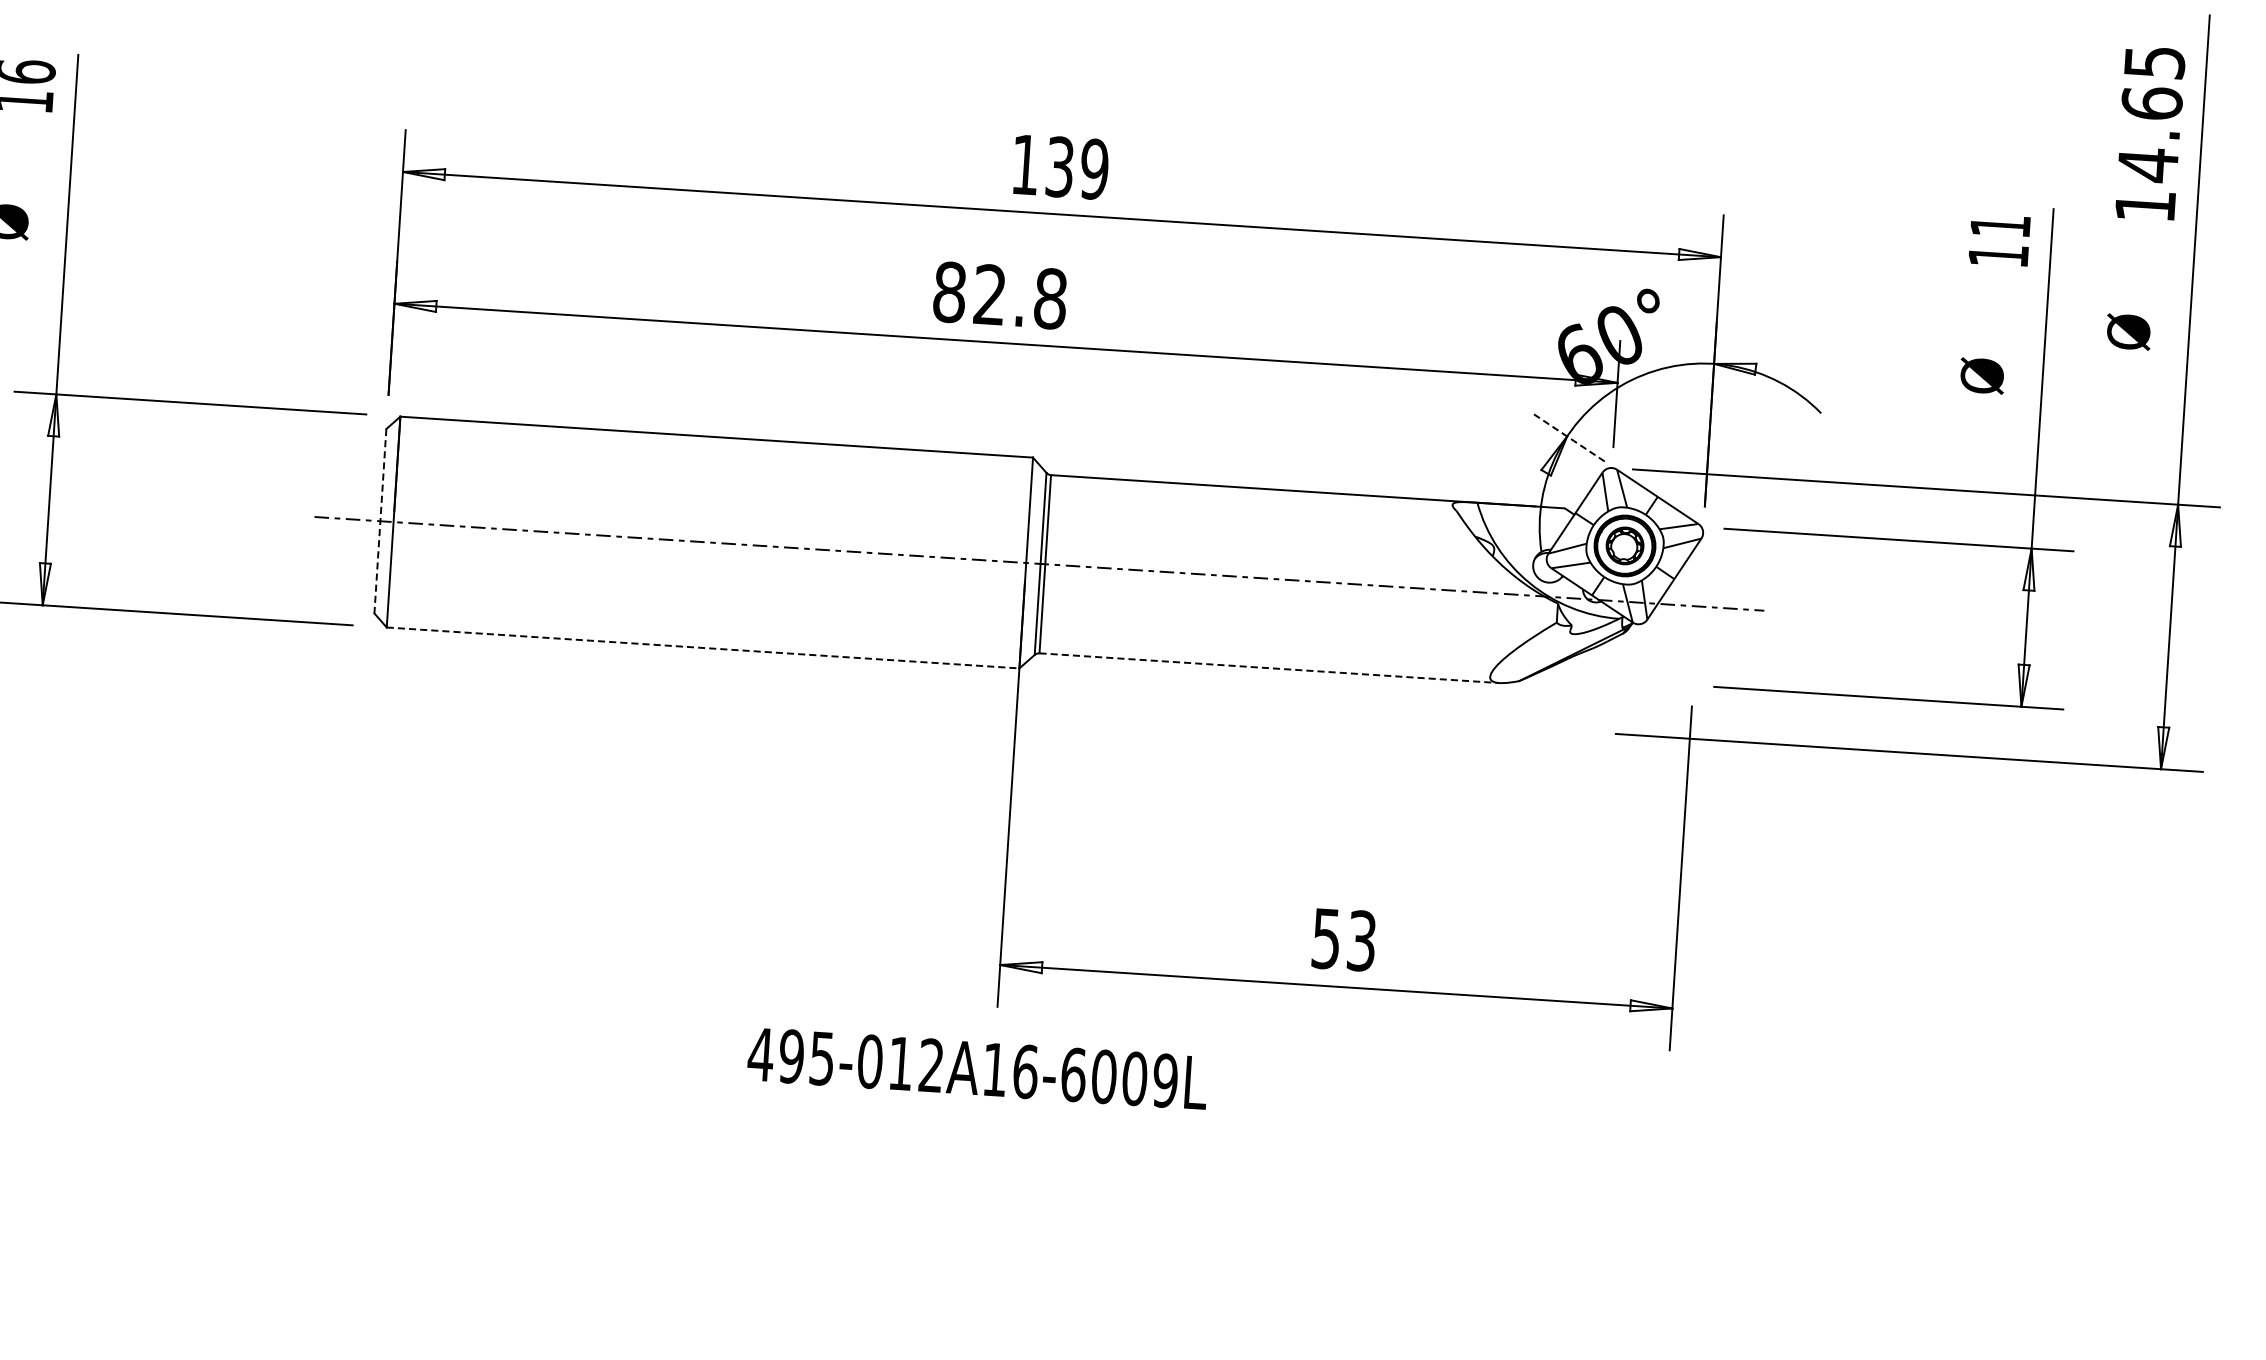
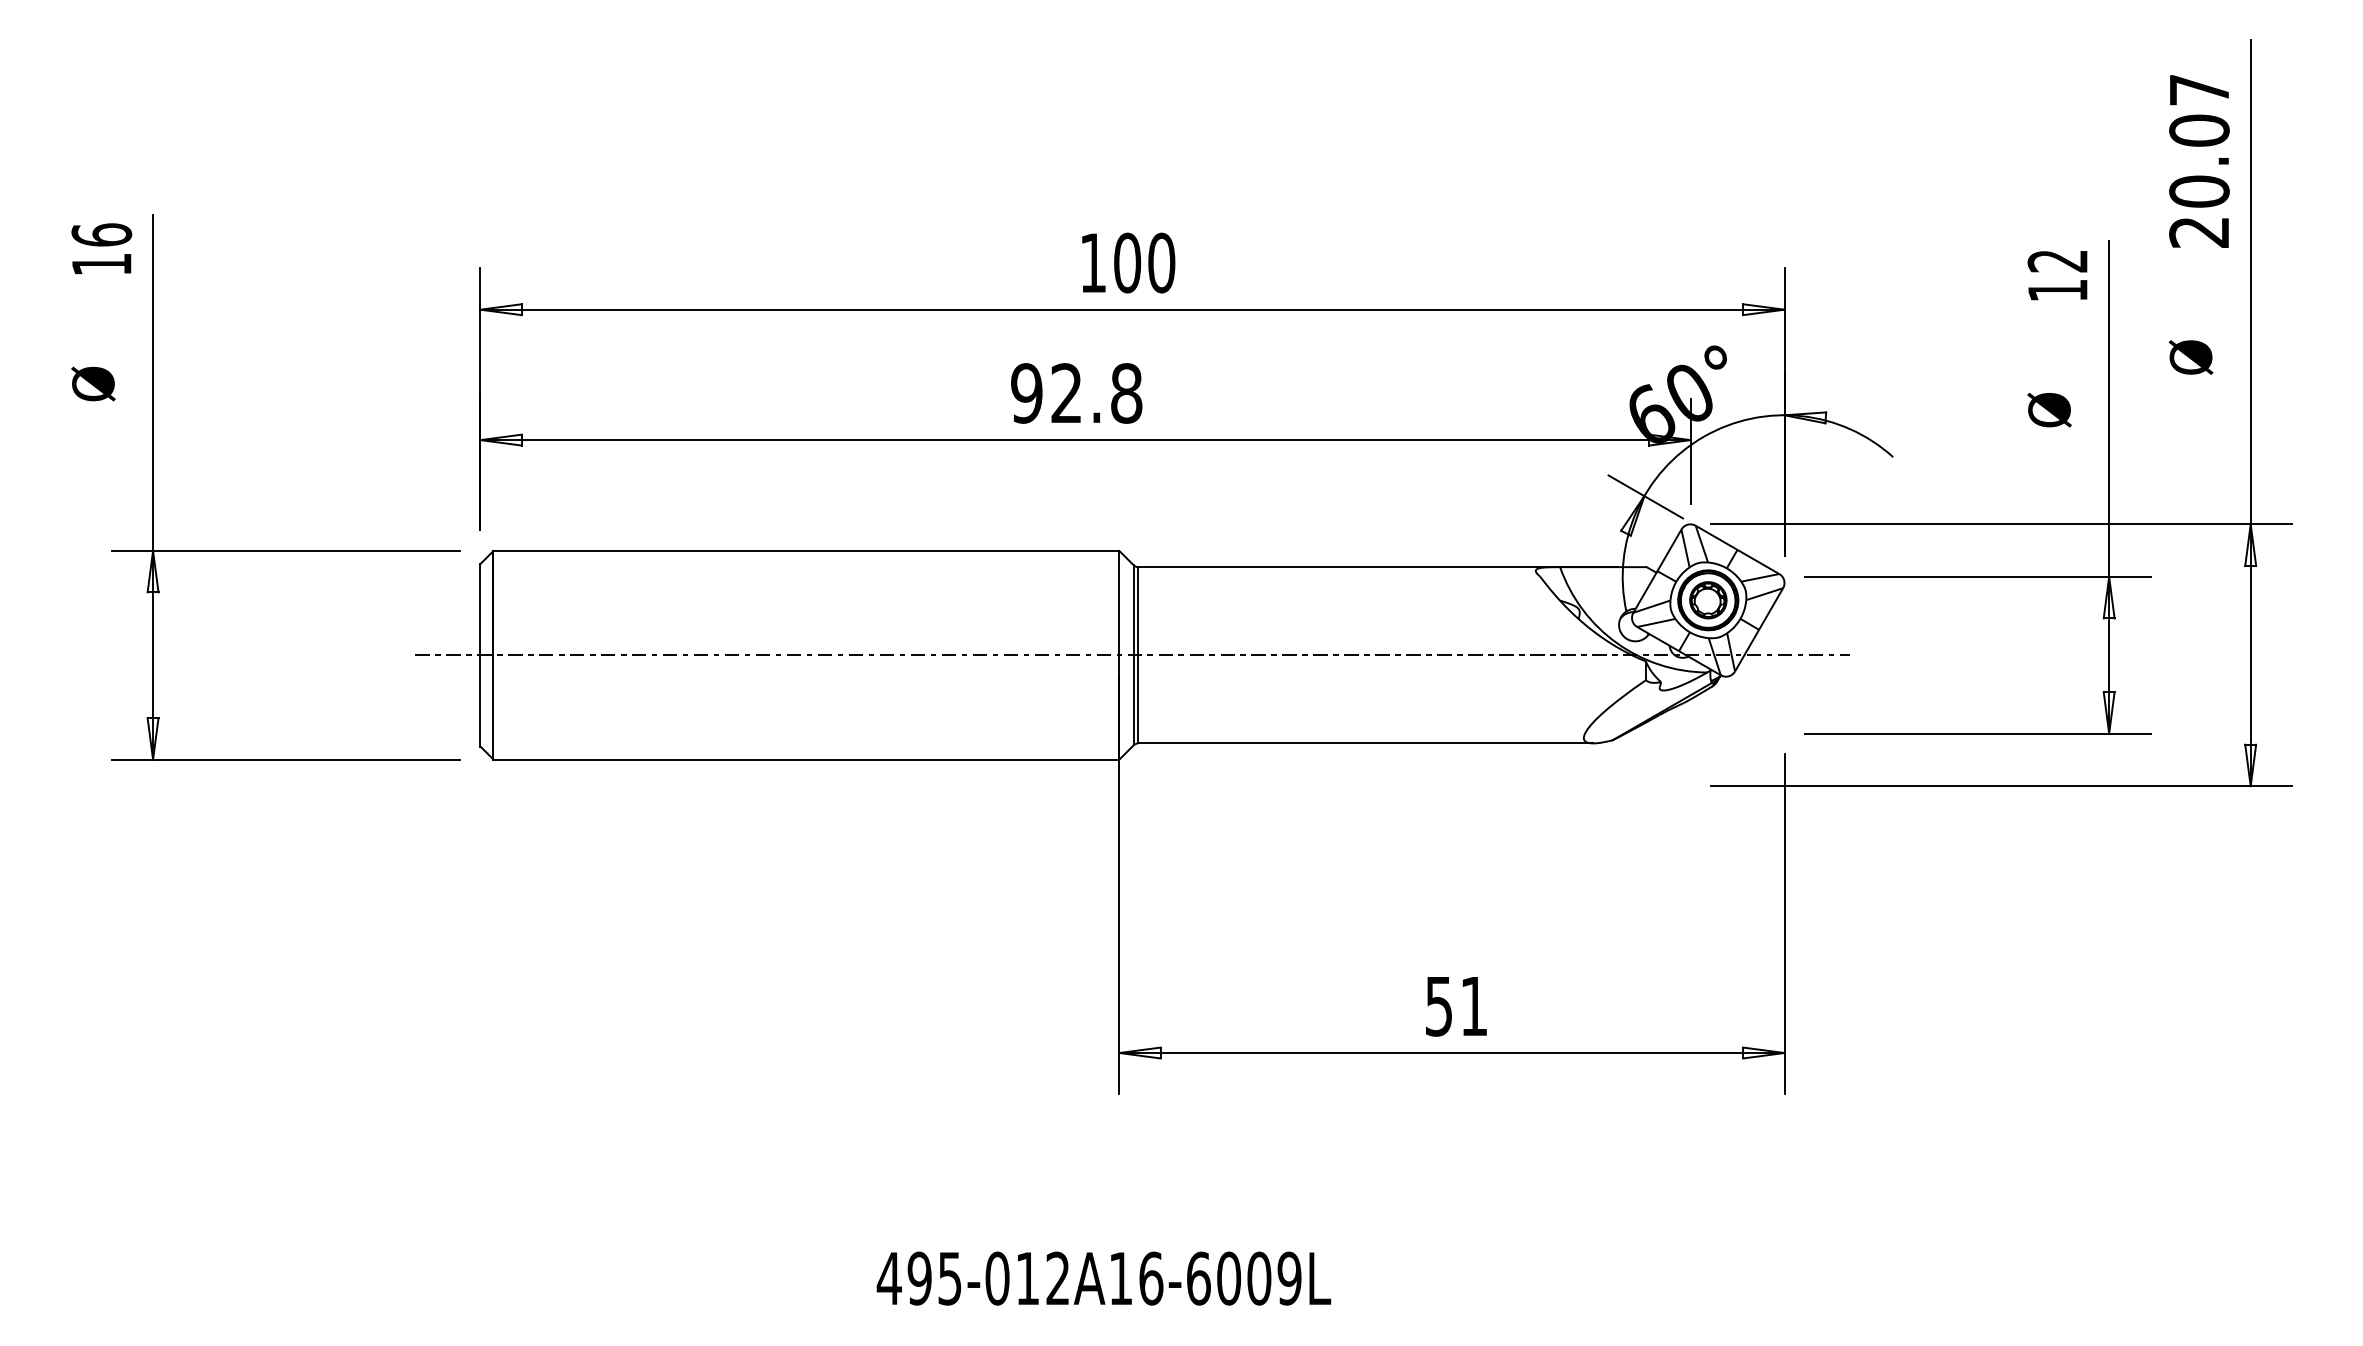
text: (2150, 134) -> (2199, 161), 14.65 -> 20.07
text: (1077, 167) -> (1144, 262), 139 -> 100
text: (2000, 226) -> (2057, 261), 11 -> 12
text: (949, 292) -> (1026, 393), 82.8 -> 92.8
line: (1568, 436) -> (1645, 496), dashed -> solid
line: (380, 521) -> (480, 655), dashed -> solid
line: (703, 647) -> (806, 759), dashed -> solid
line: (1269, 668) -> (1365, 743), dashed -> solid
text: (1362, 941) -> (1474, 1006), 53 -> 51
text: (977, 1068) -> (1103, 1278), moved

